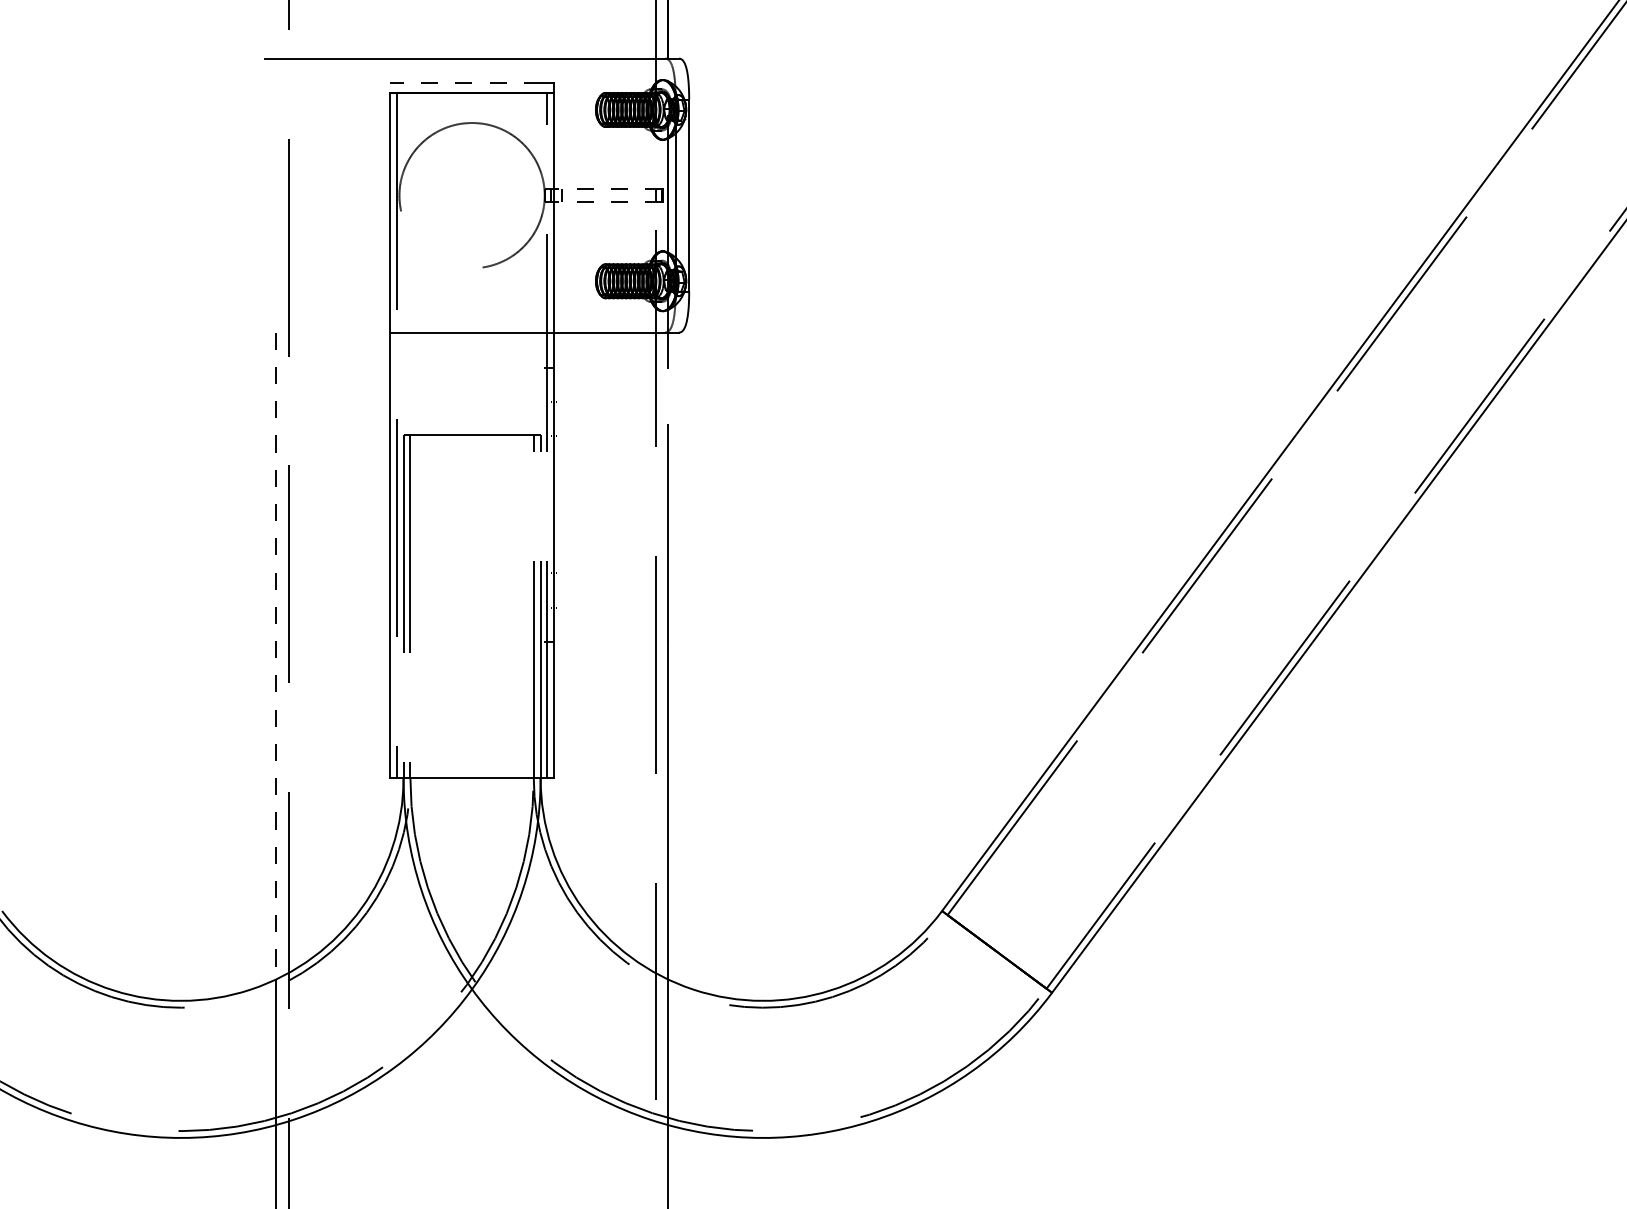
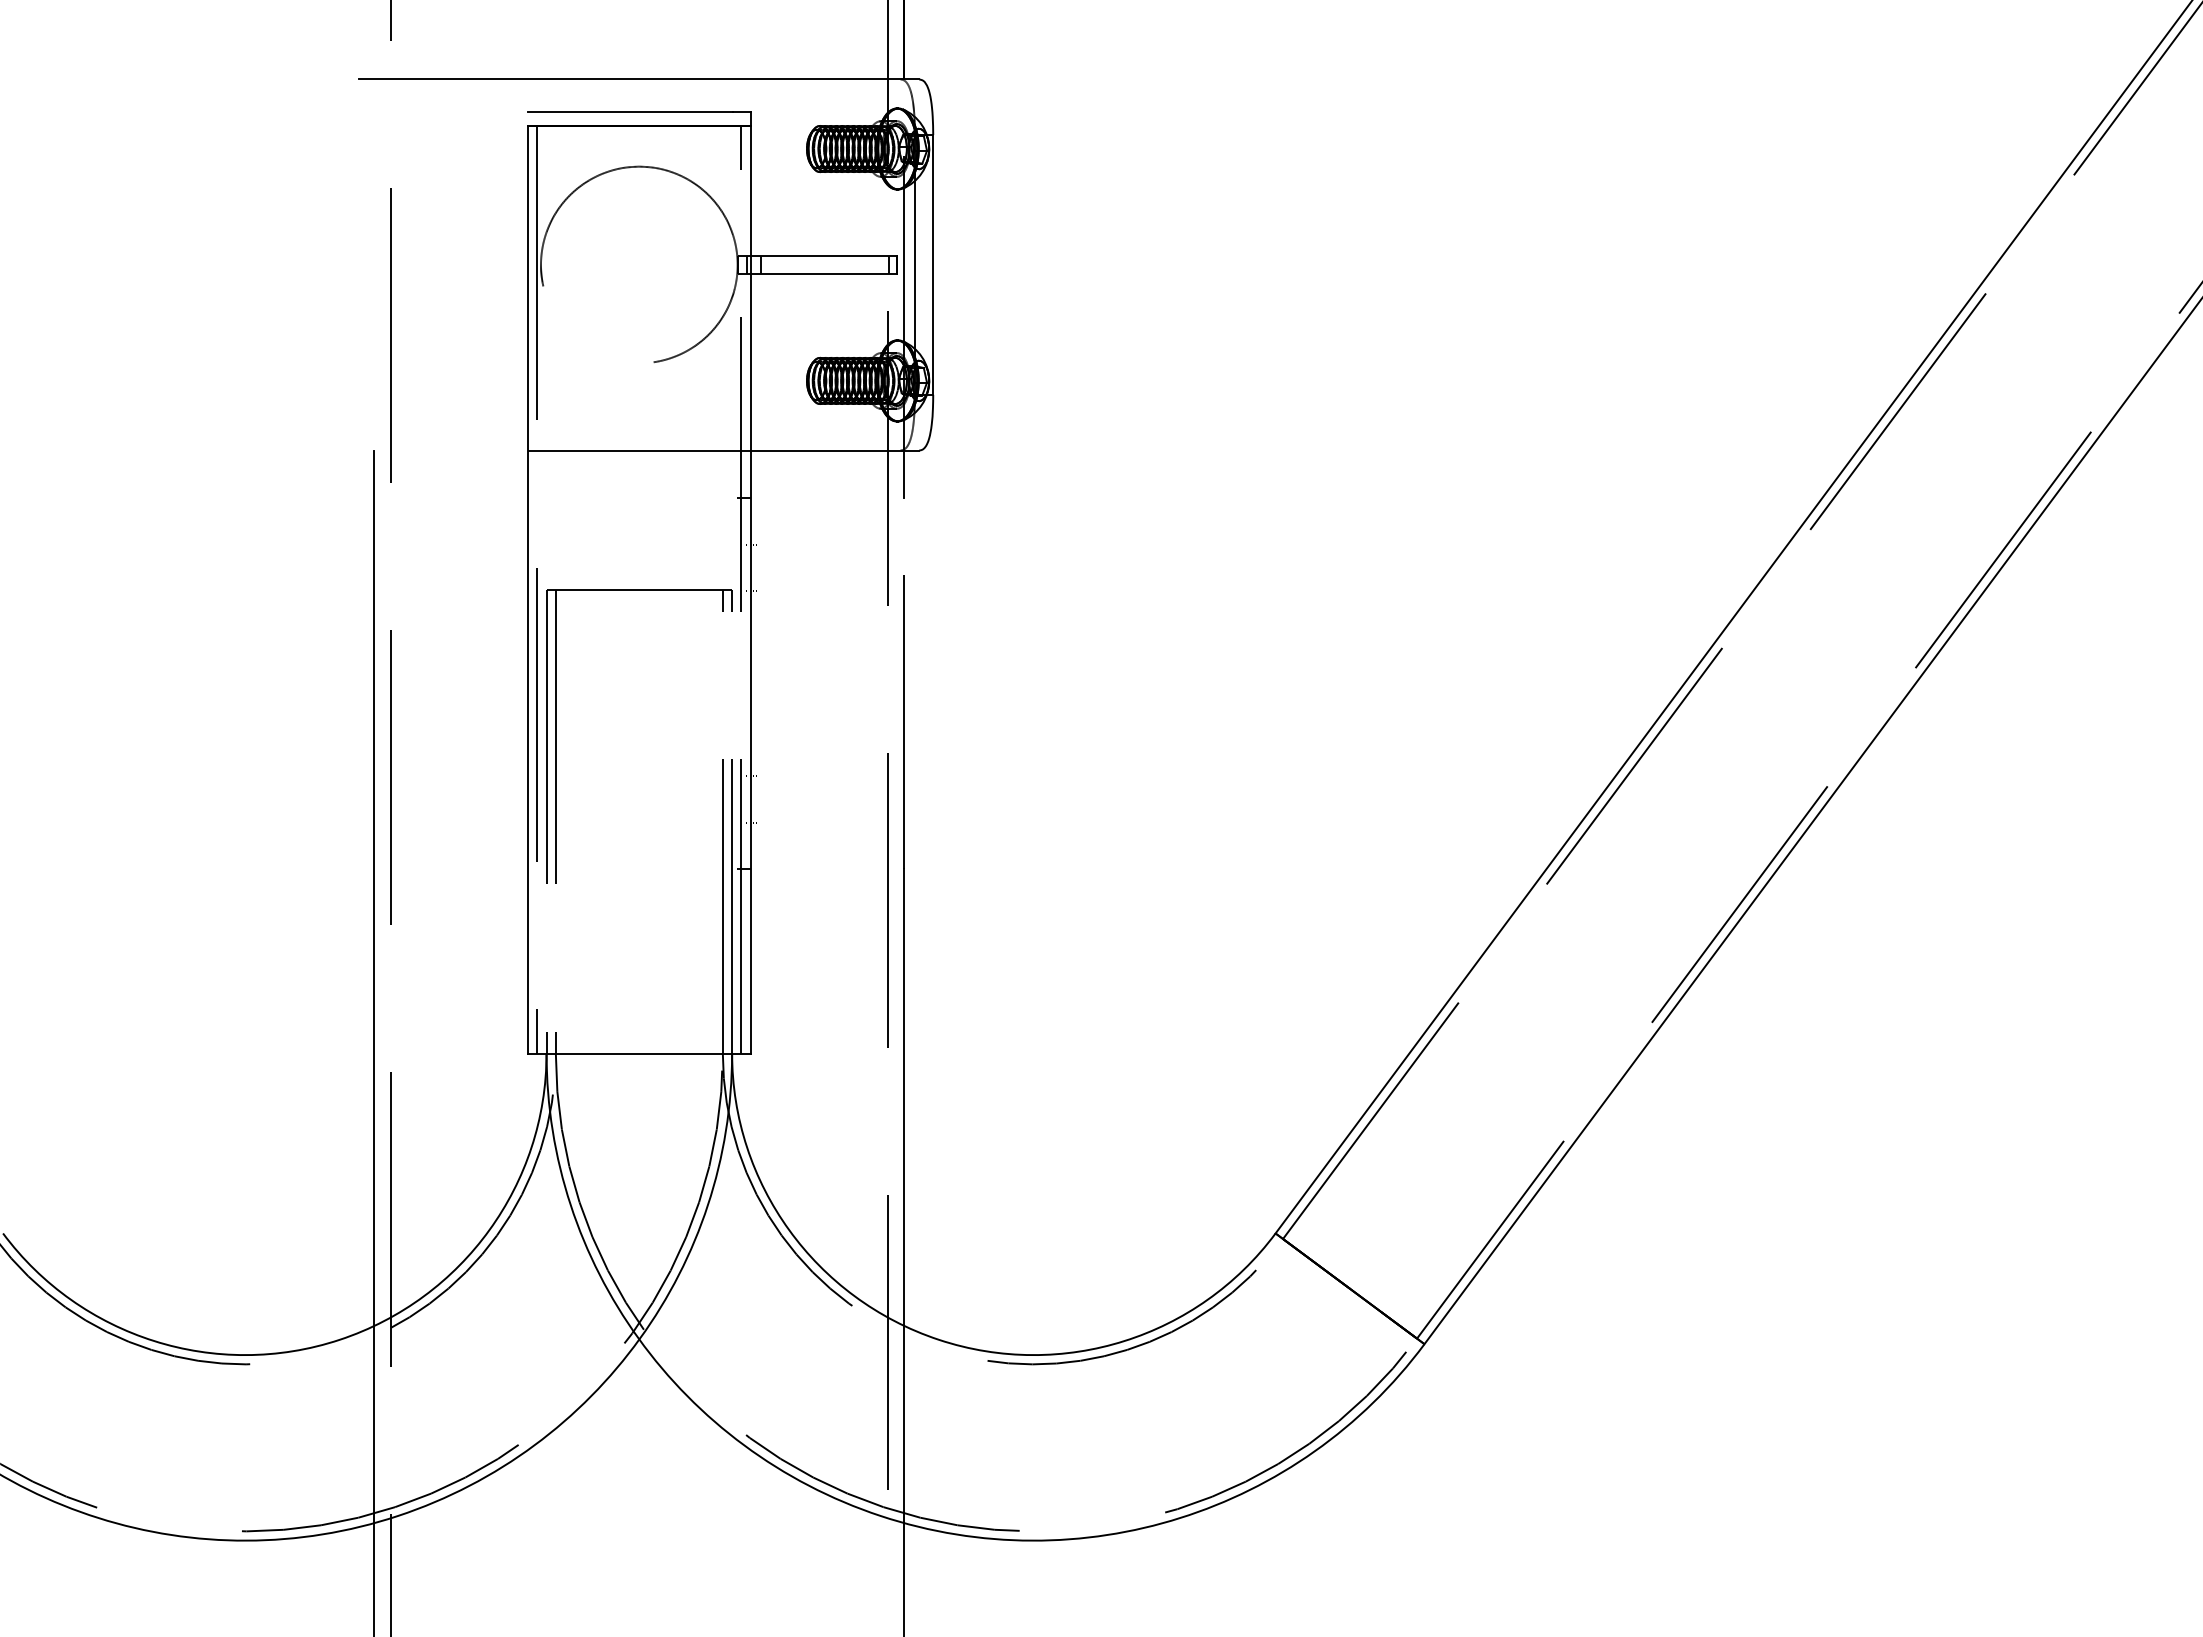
line: (464, 82) -> (629, 111), dashed -> solid
line: (608, 188) -> (823, 255), dashed -> solid
line: (608, 202) -> (823, 274), dashed -> solid
line: (276, 656) -> (374, 888), dashed -> solid

